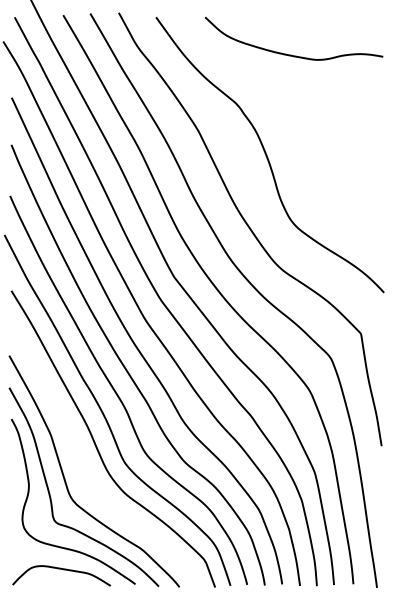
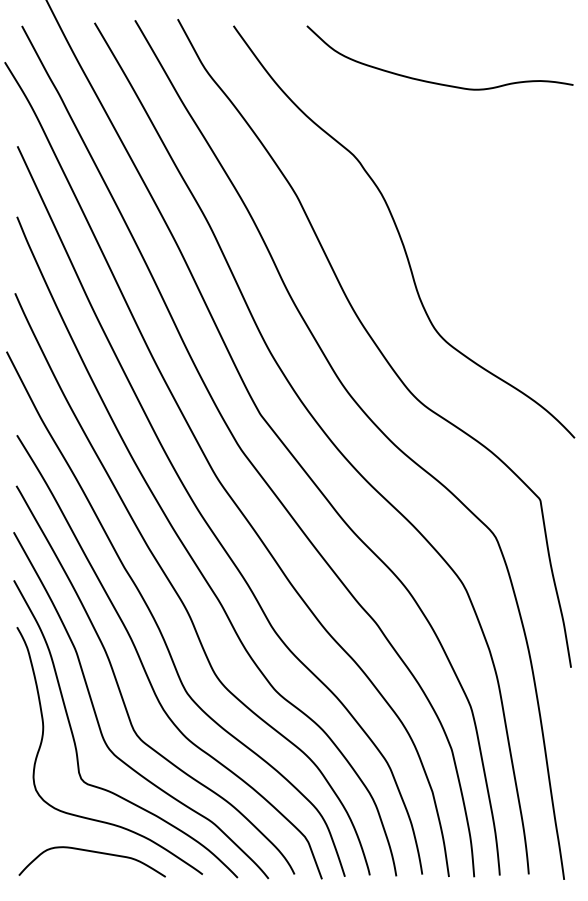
curve: (81, 462) -> (121, 692), added

